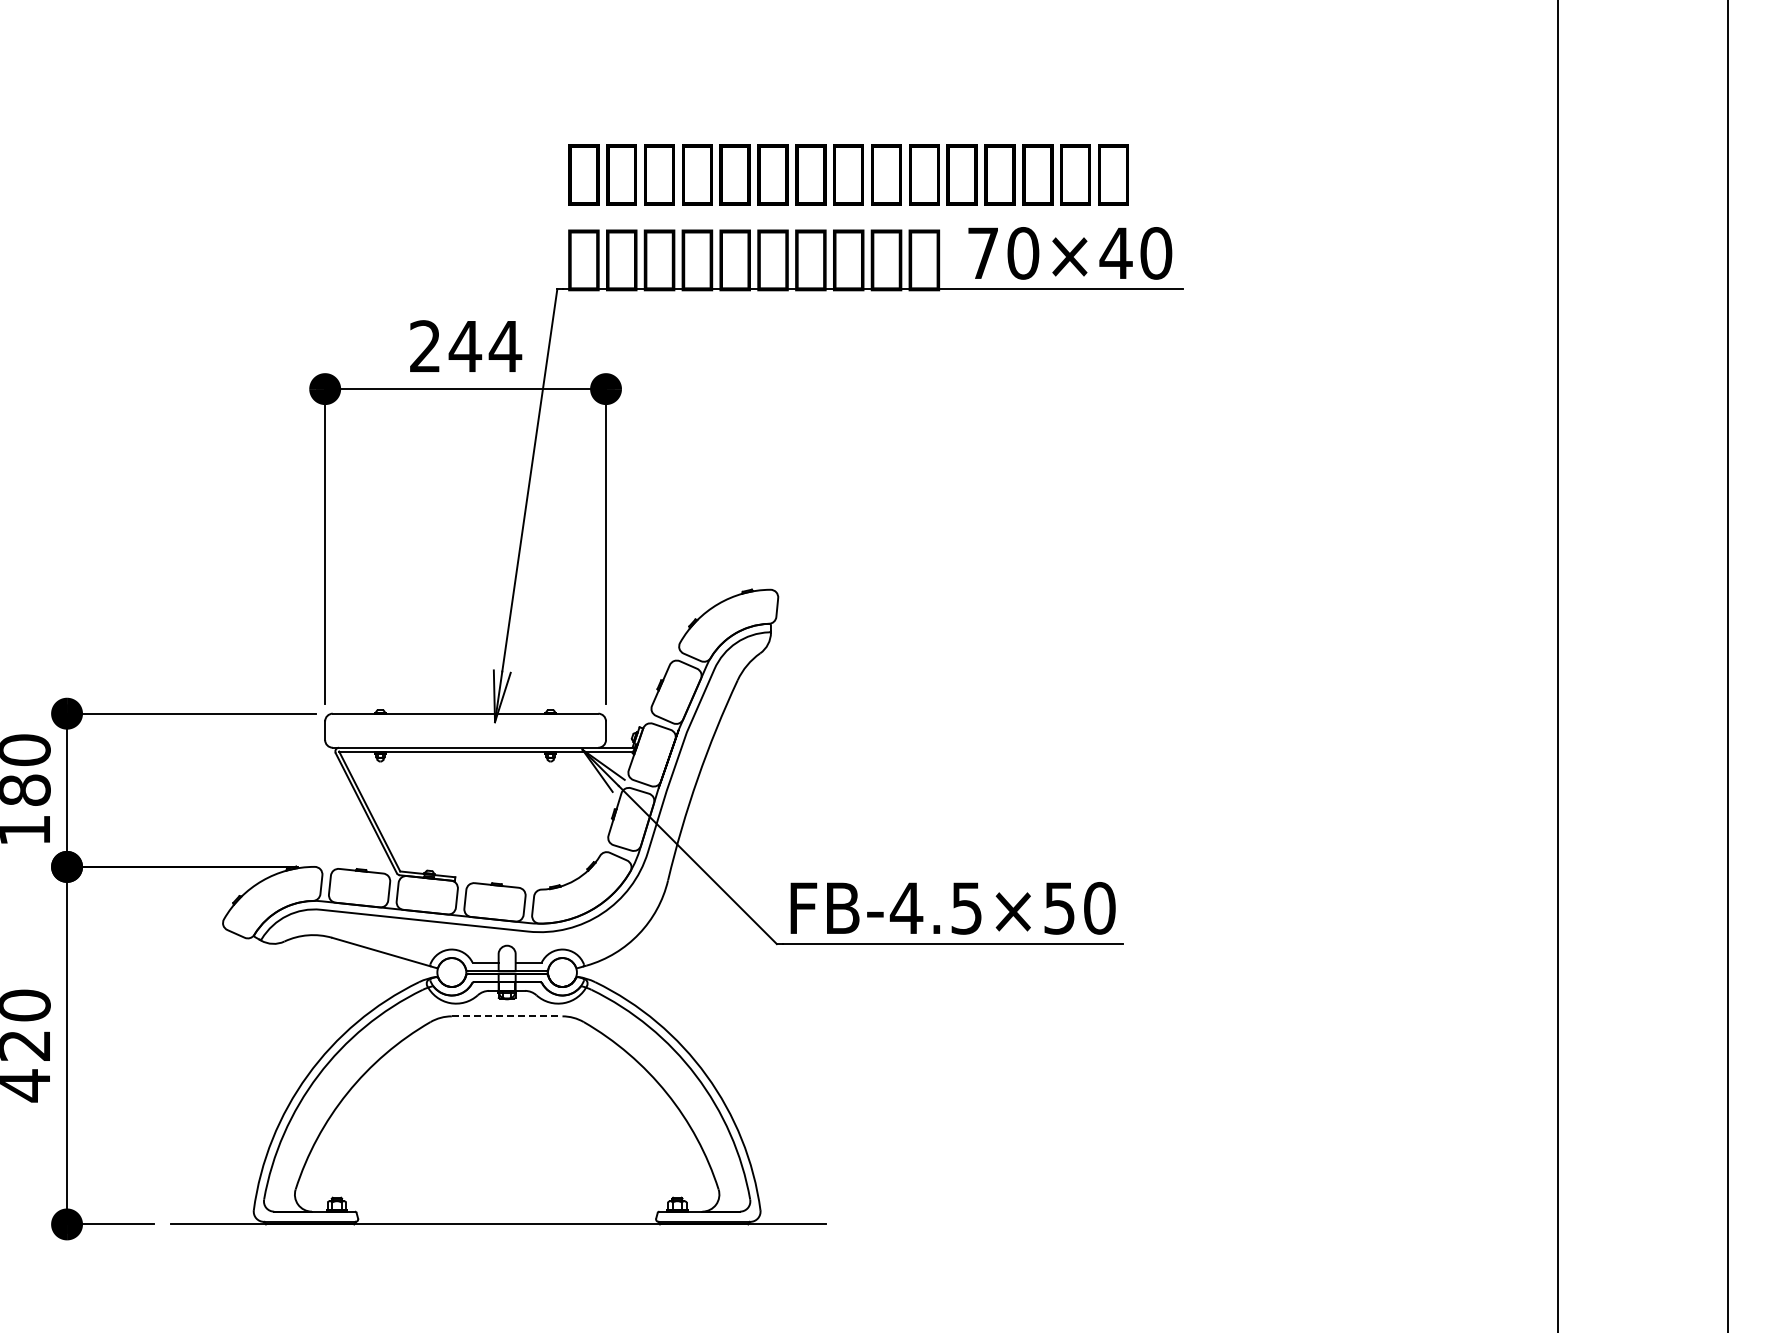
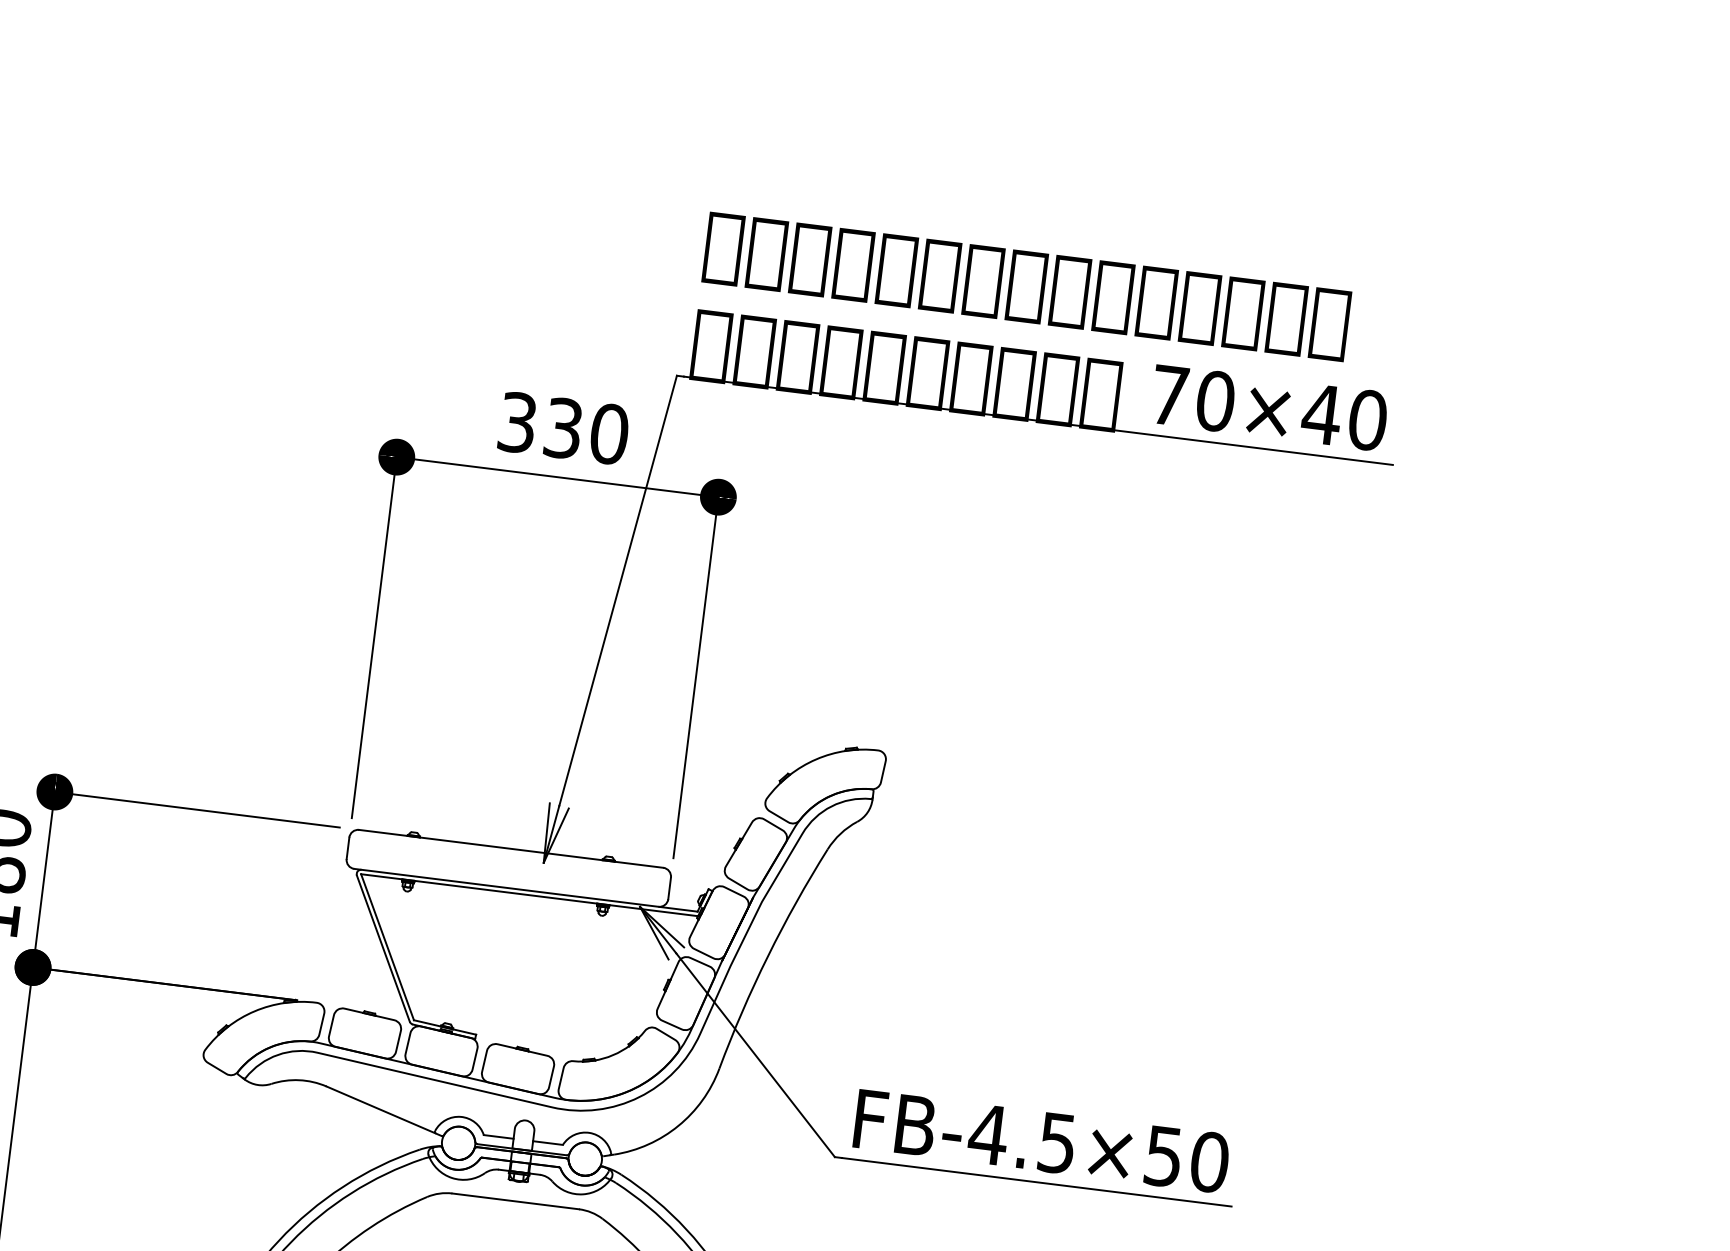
text: (466, 346) -> (564, 428), 244 -> 330
line: (507, 1016) -> (516, 1201), dashed -> solid

